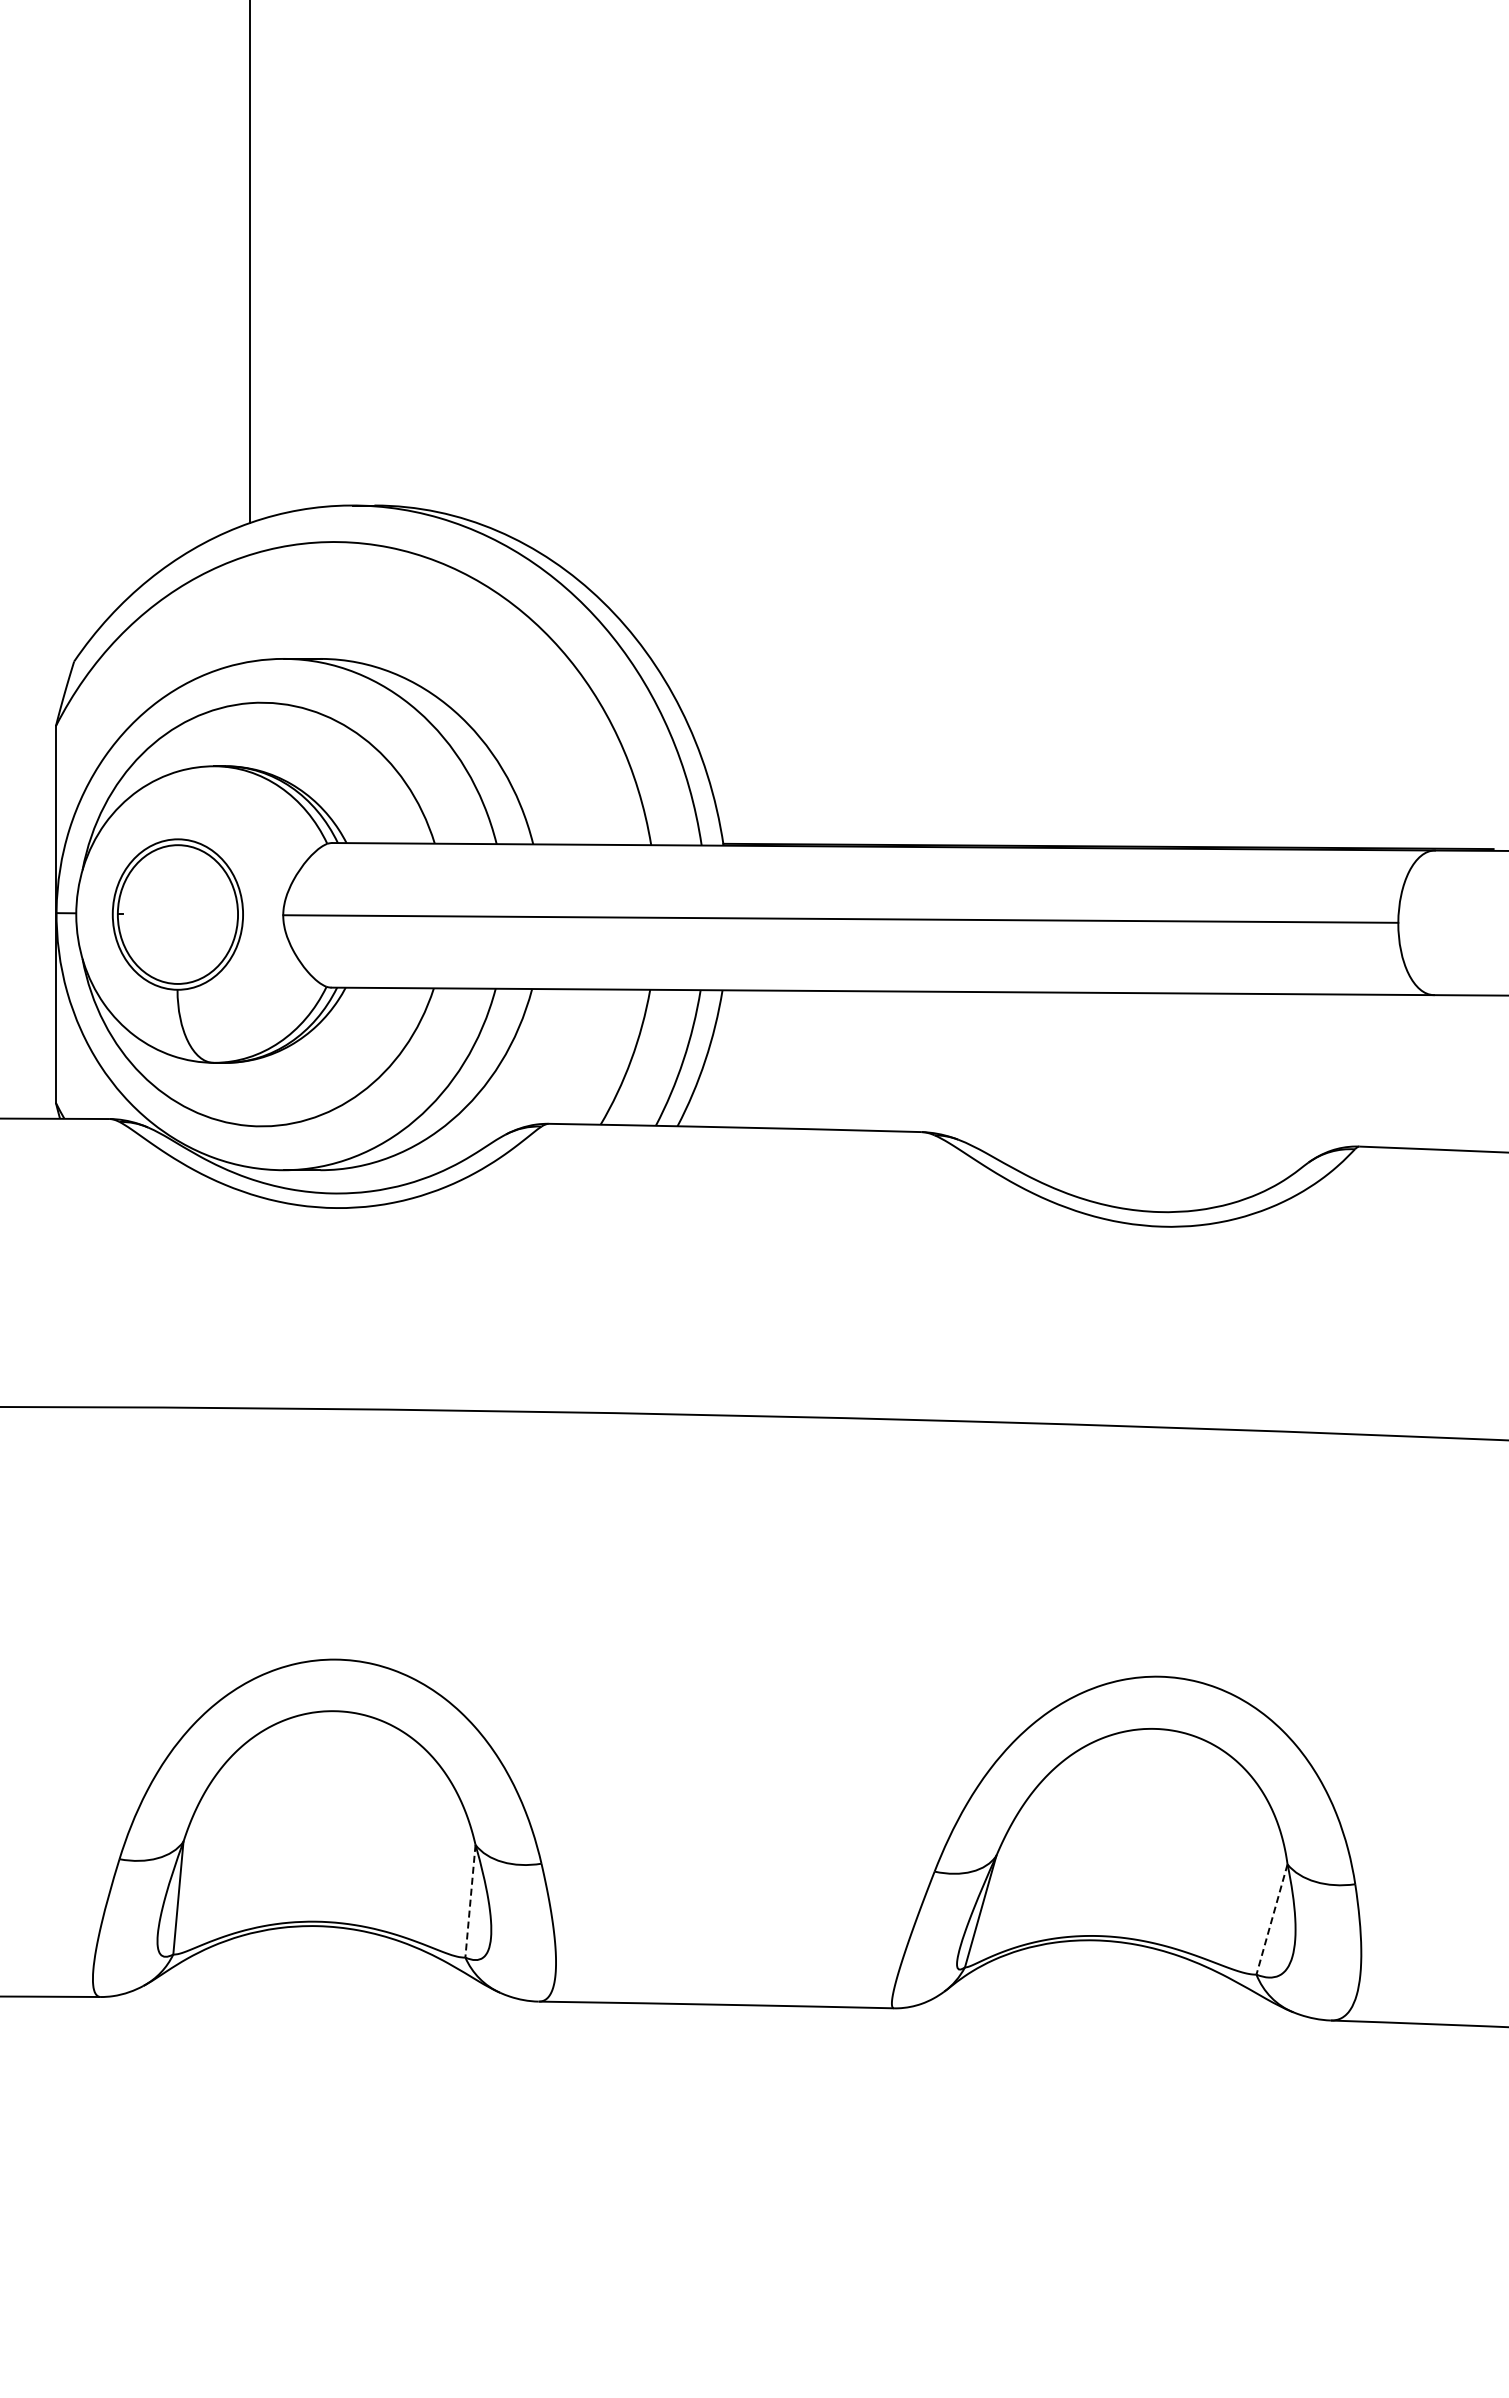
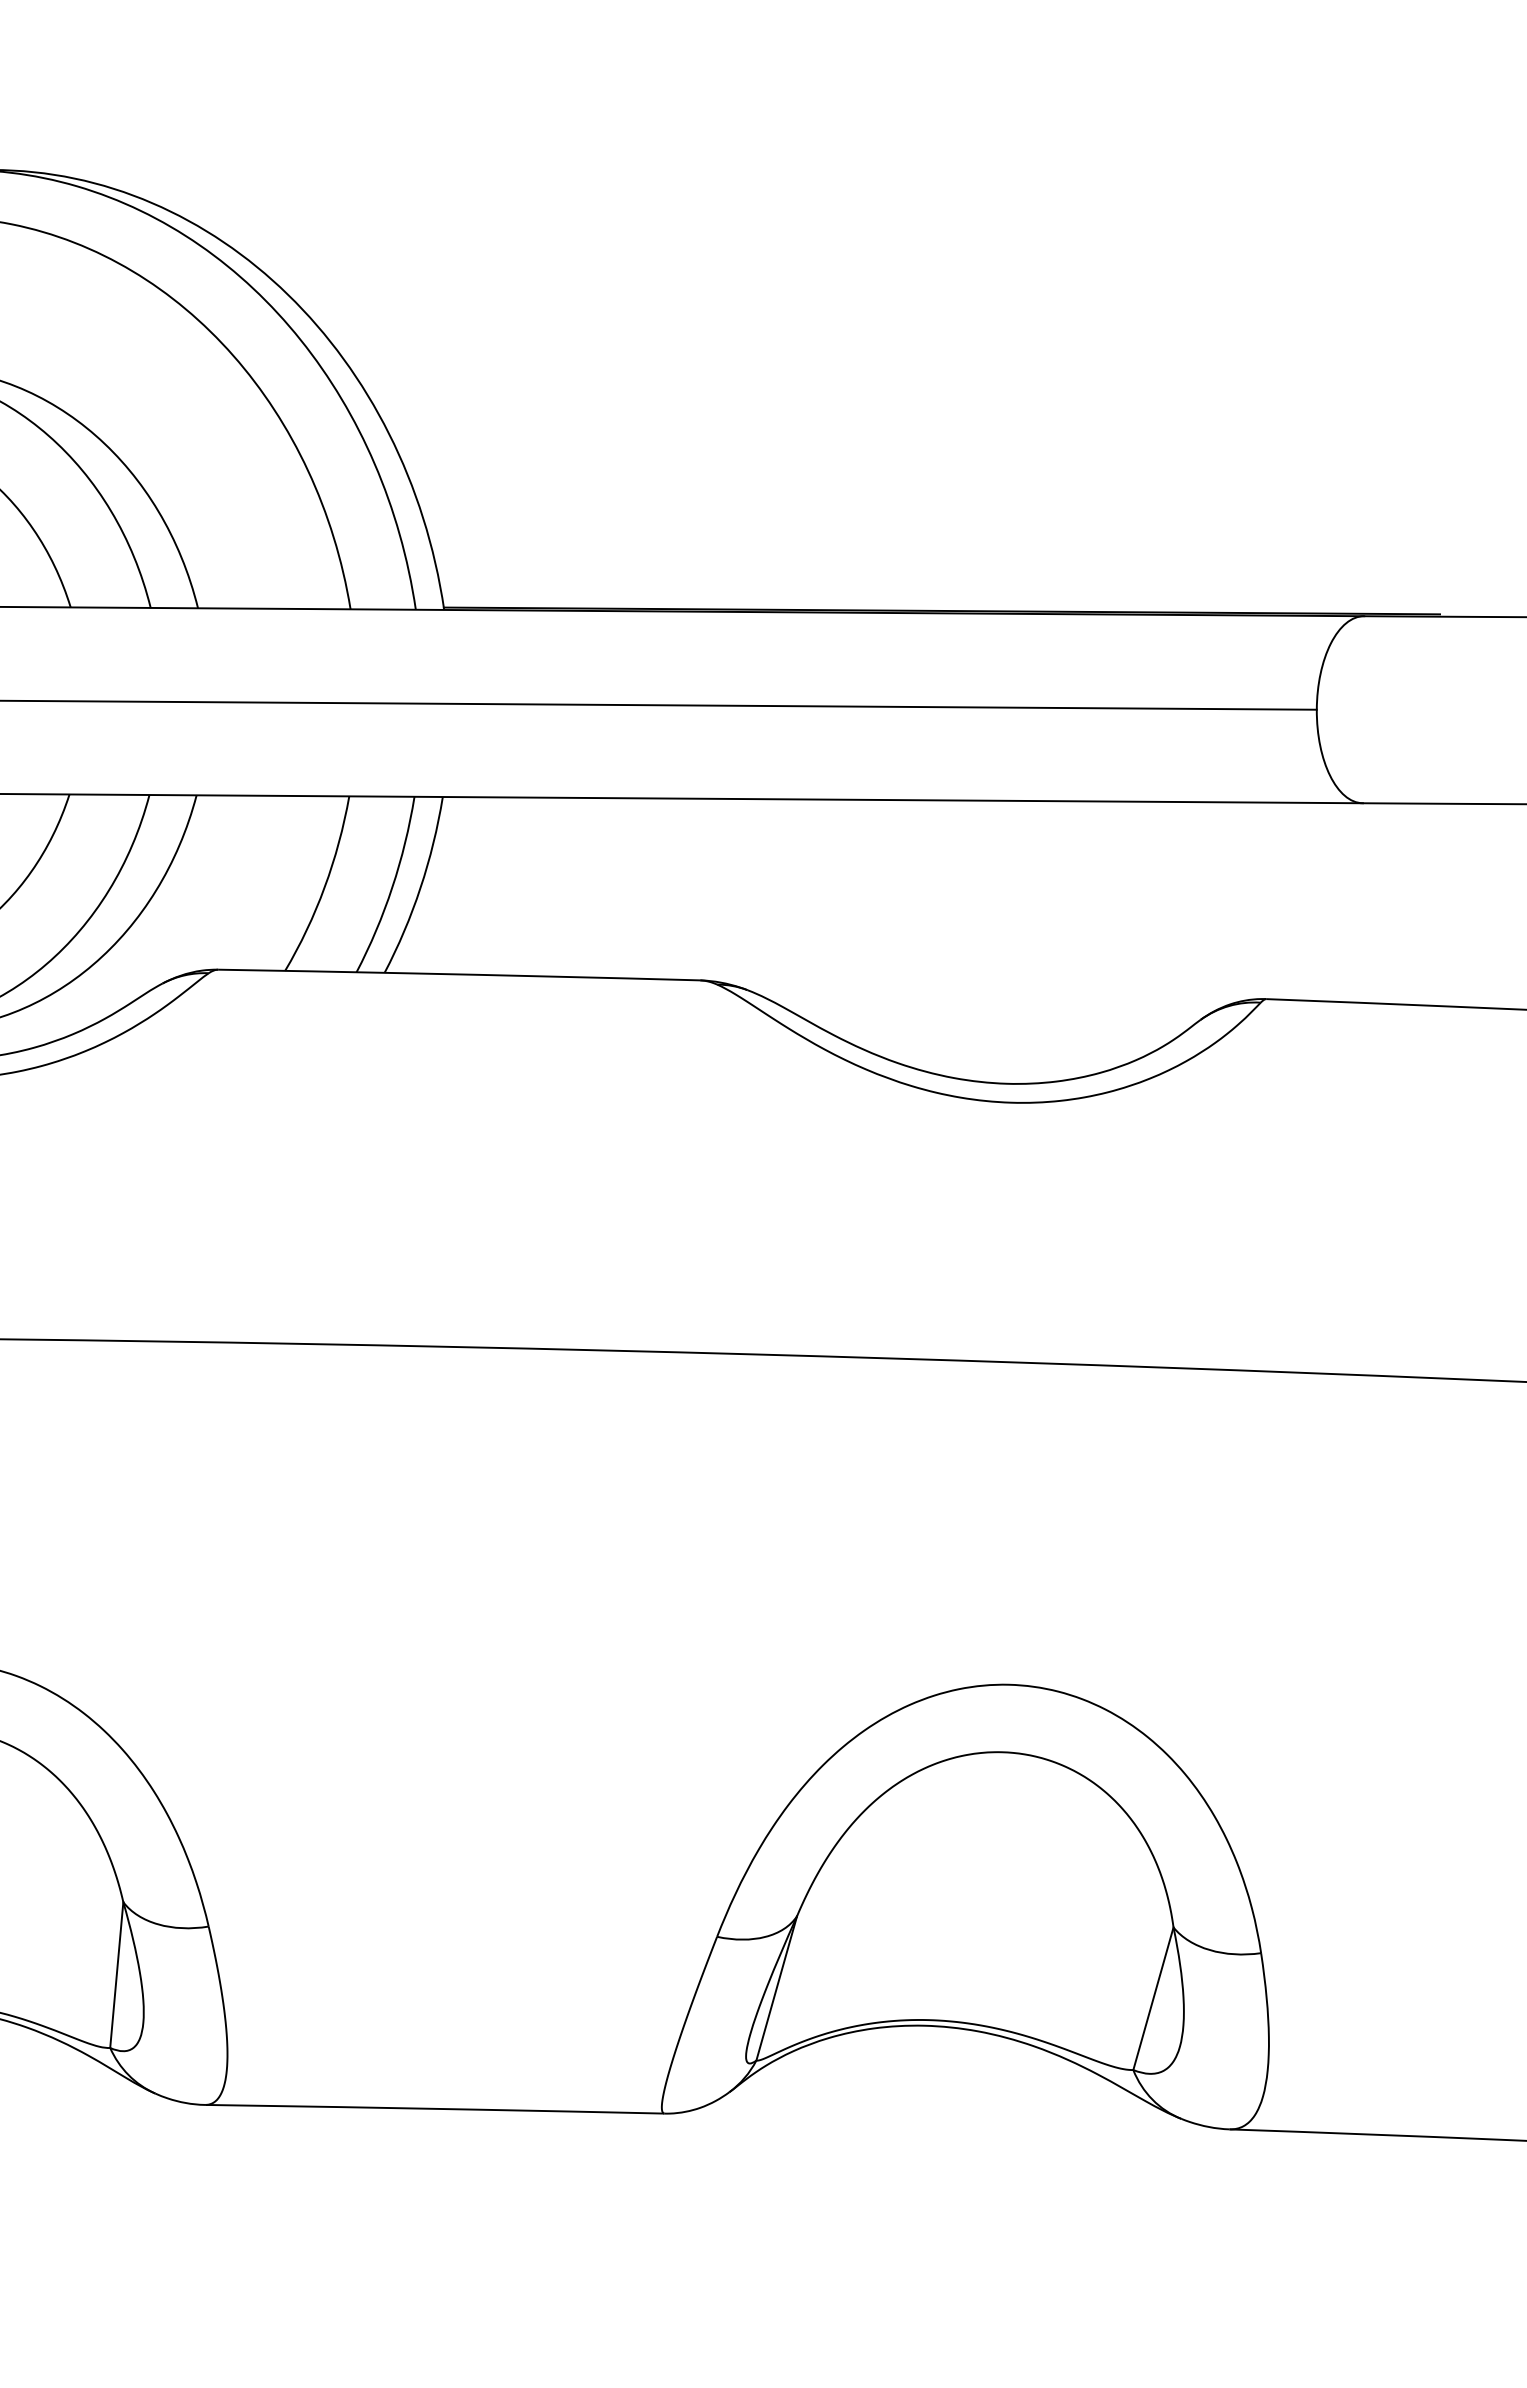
line: (470, 1901) -> (116, 1975), dashed -> solid
line: (1271, 1920) -> (1152, 2000), dashed -> solid

